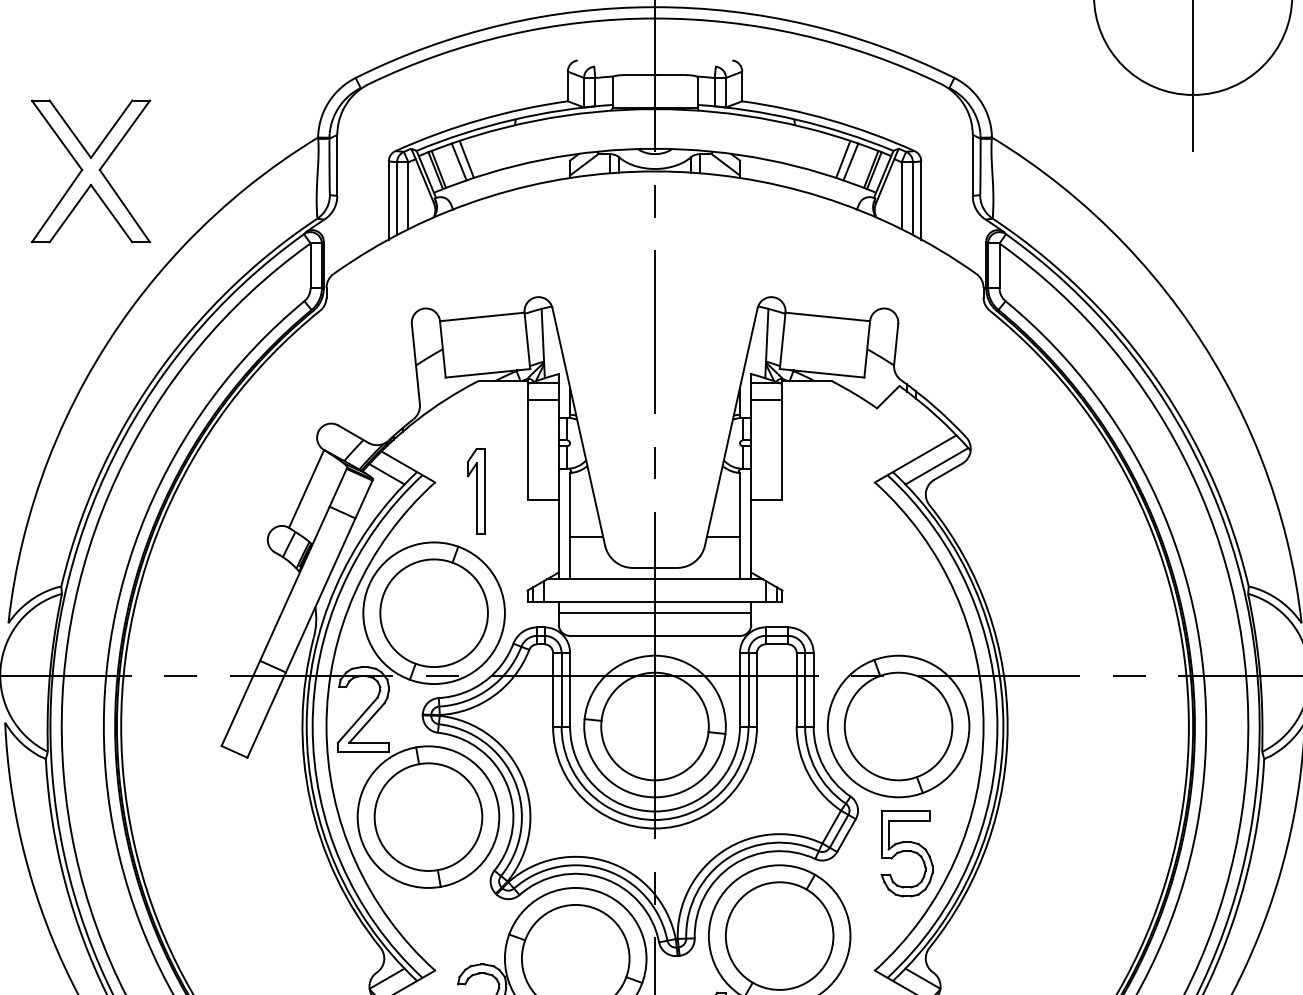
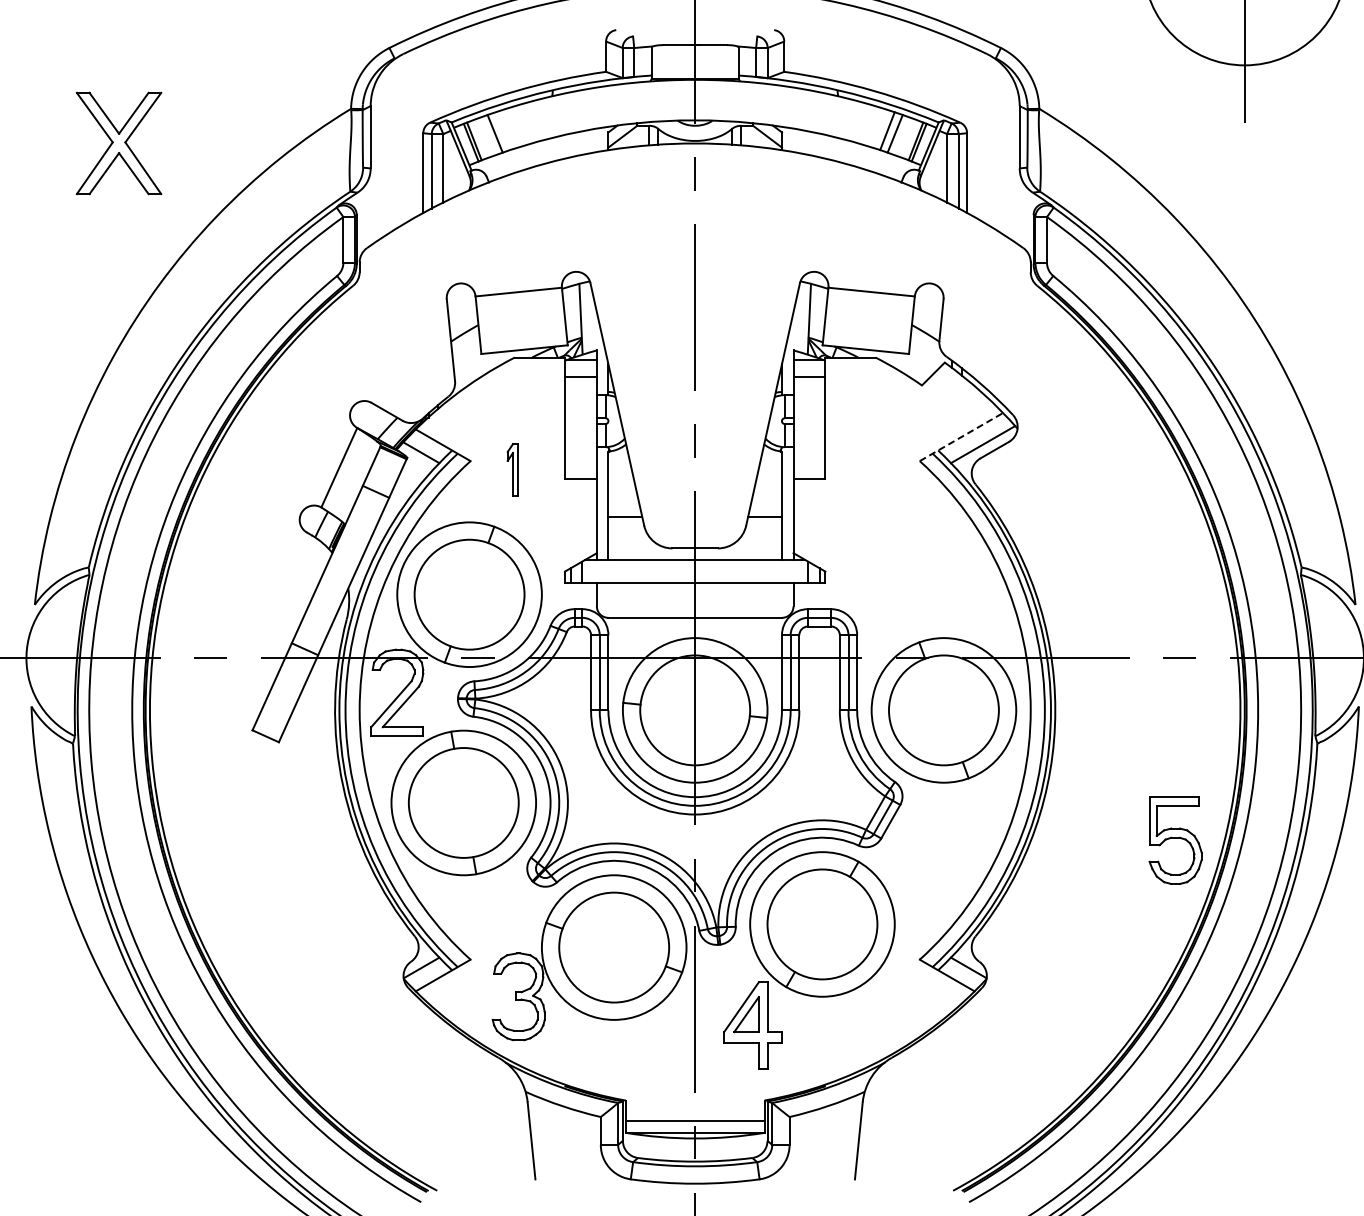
line: (466, 159) -> (502, 131), removed
part: (90, 171) -> (118, 143), size x0.7
line: (915, 458) -> (961, 436), solid -> dashed
part: (476, 490) -> (512, 469), size x0.6
line: (654, 613) -> (694, 594), removed
part: (906, 853) -> (1175, 840), moved

